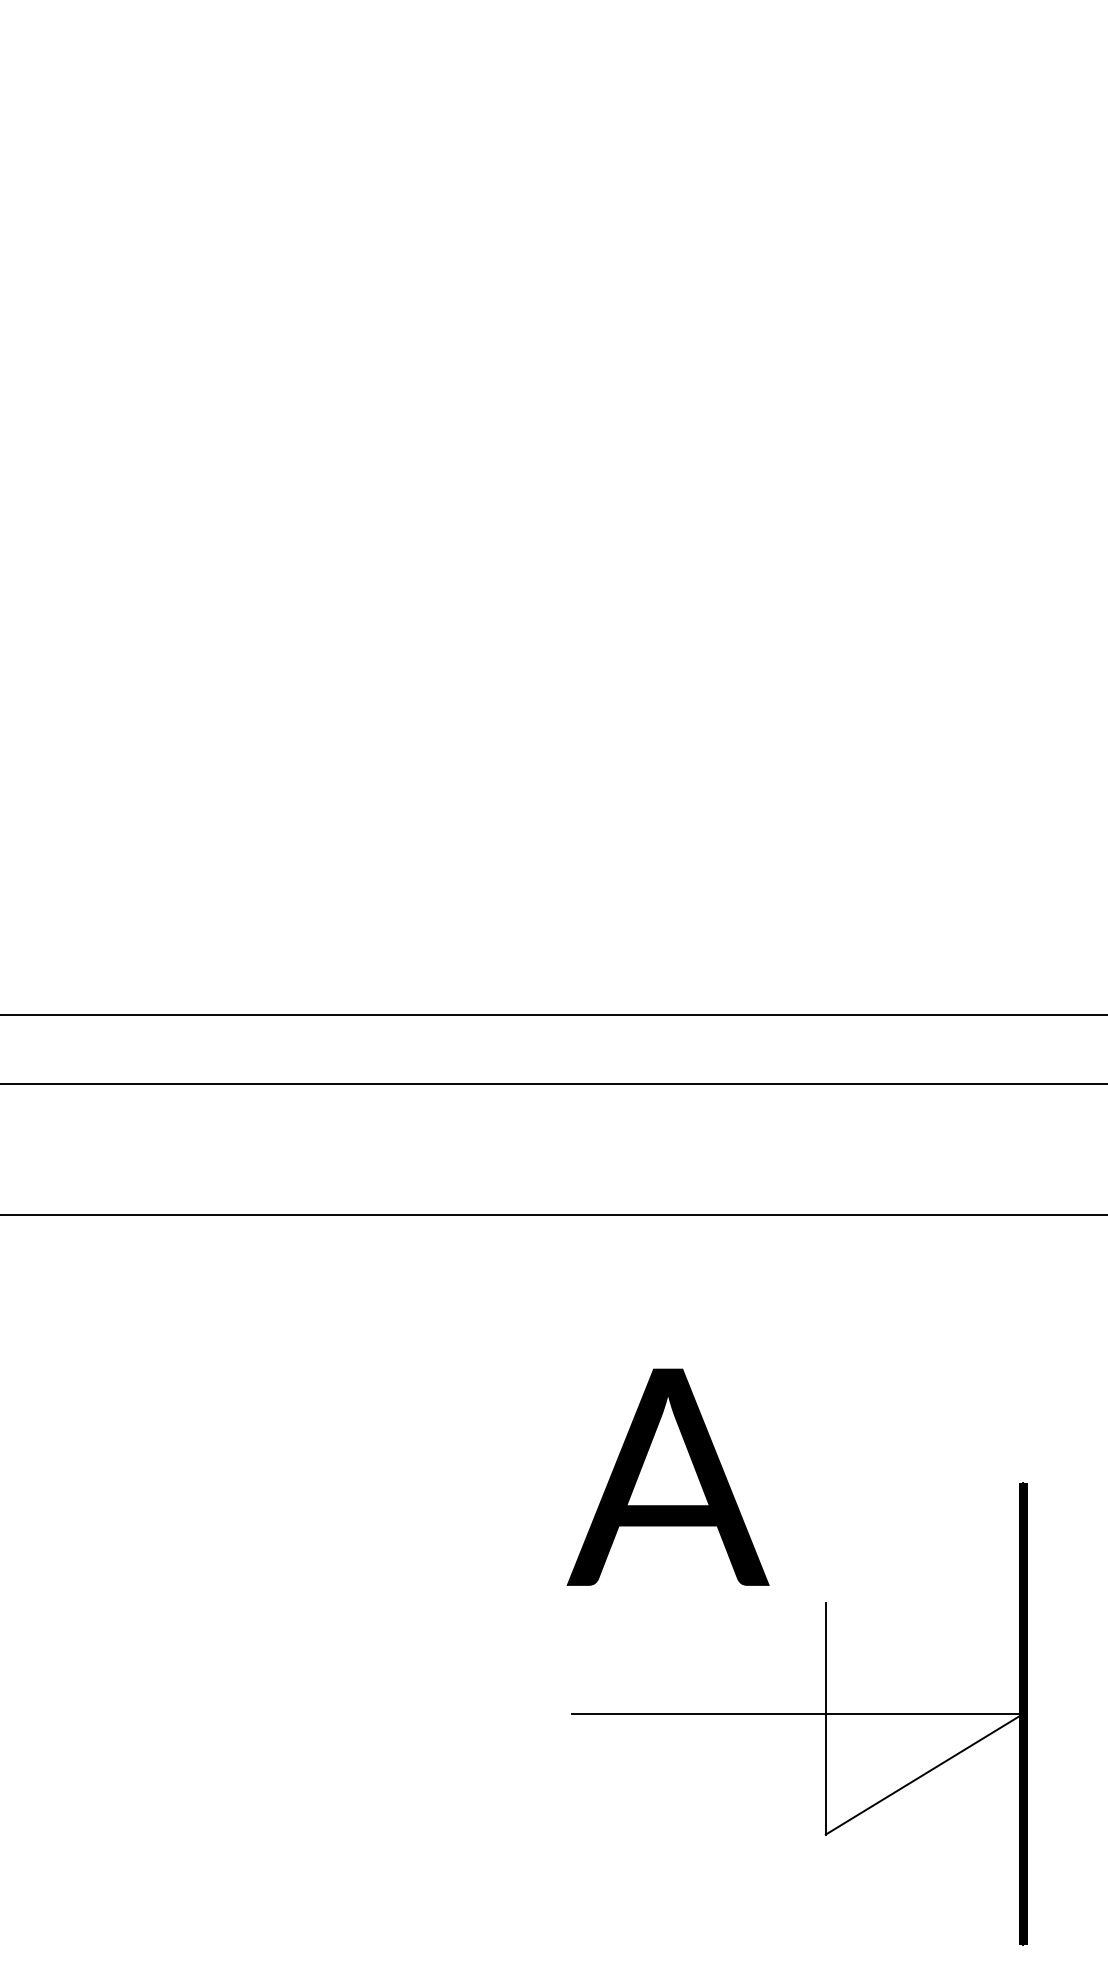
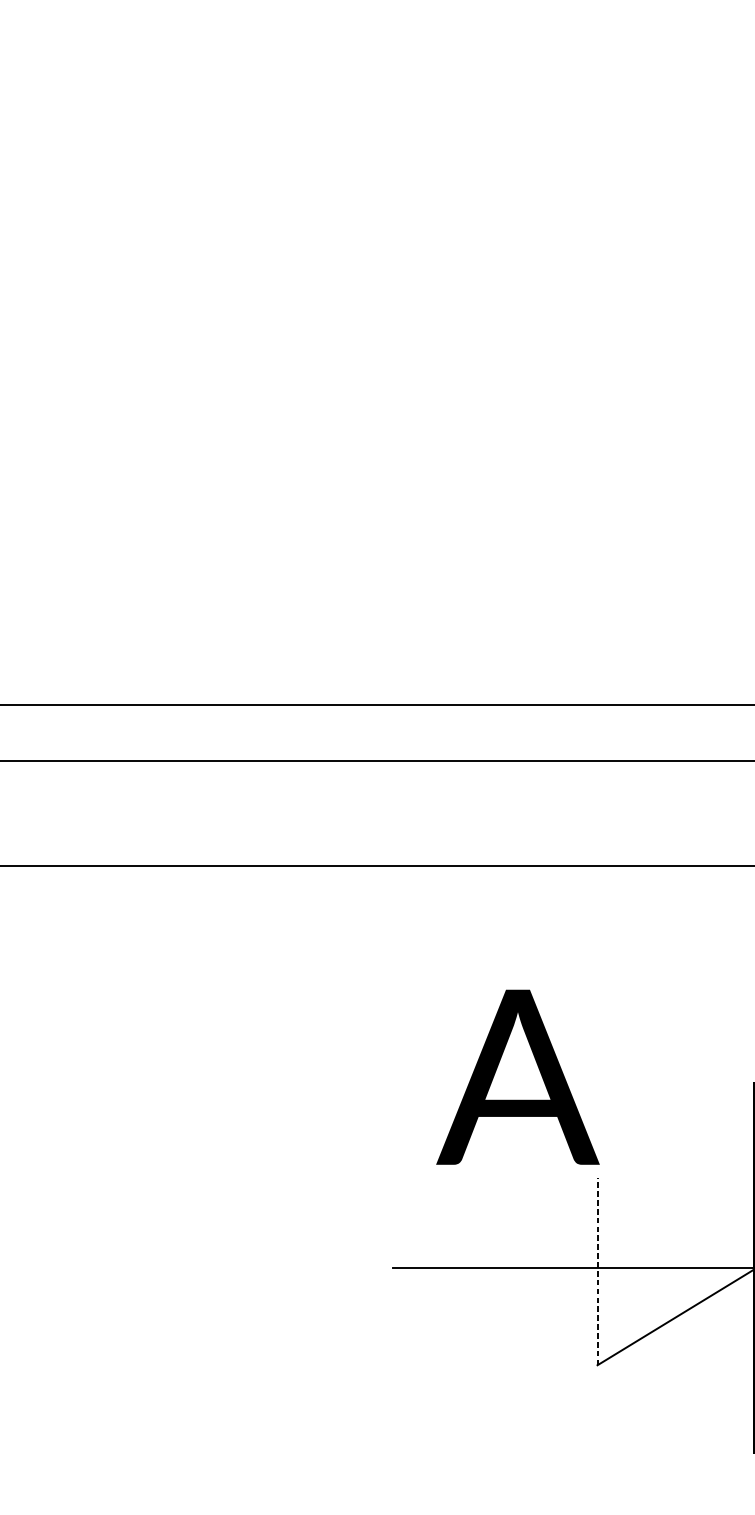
text: (667, 1476) -> (517, 1076), moved
line: (825, 1718) -> (597, 1271), solid -> dashed

